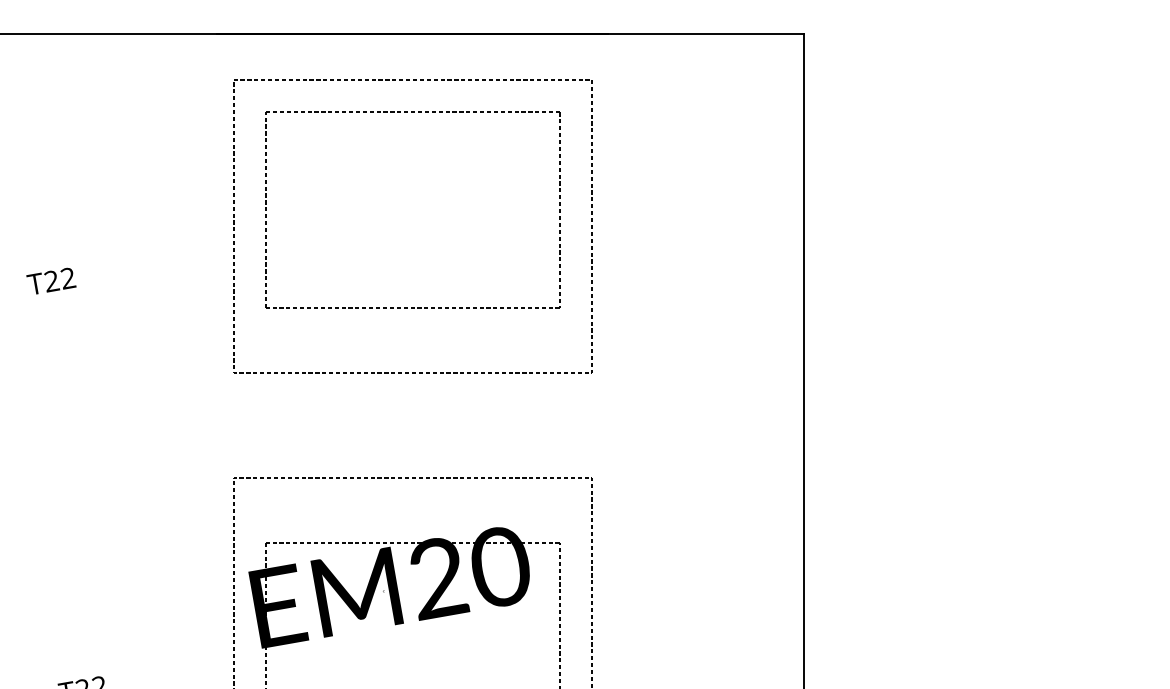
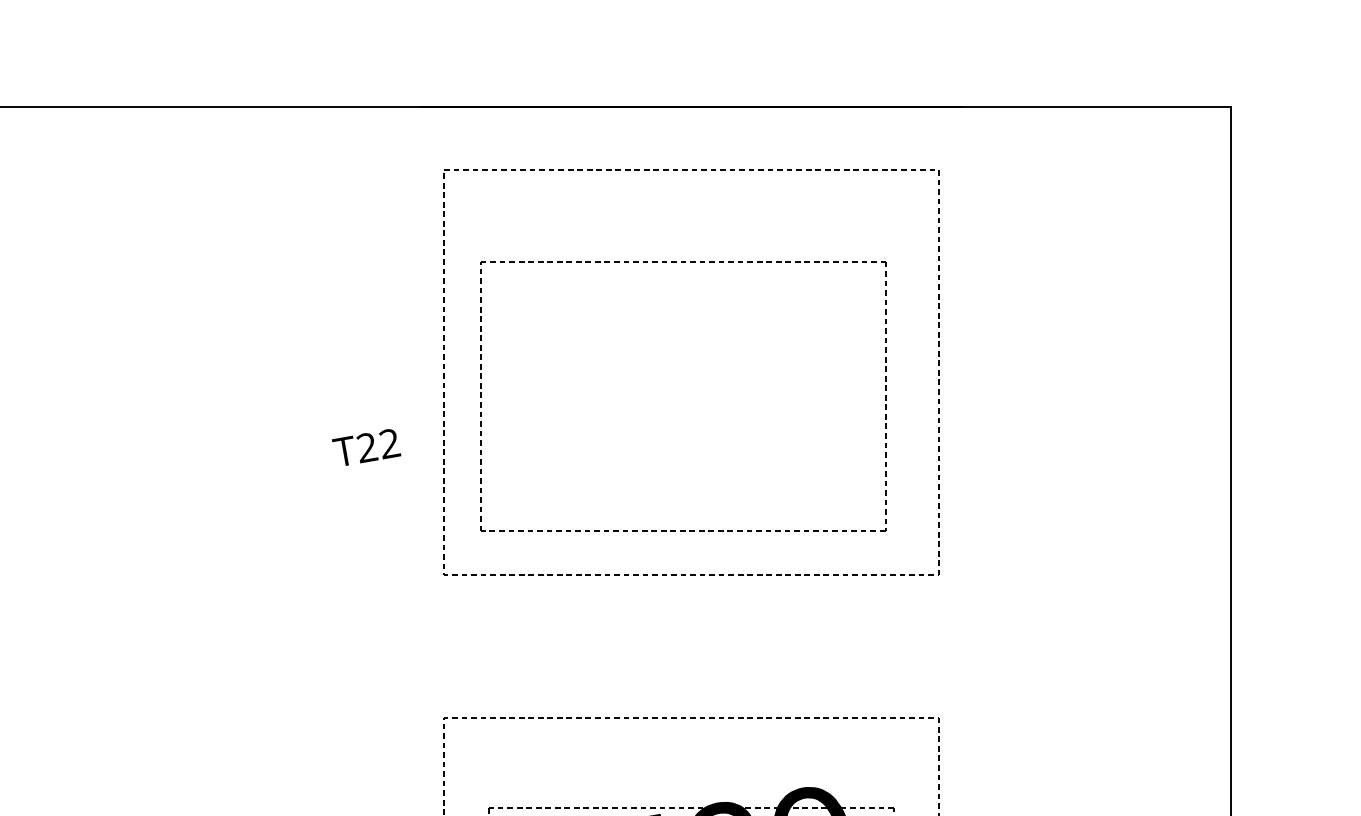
part: (412, 112) -> (682, 261), moved
text: (51, 280) -> (366, 446), moved

